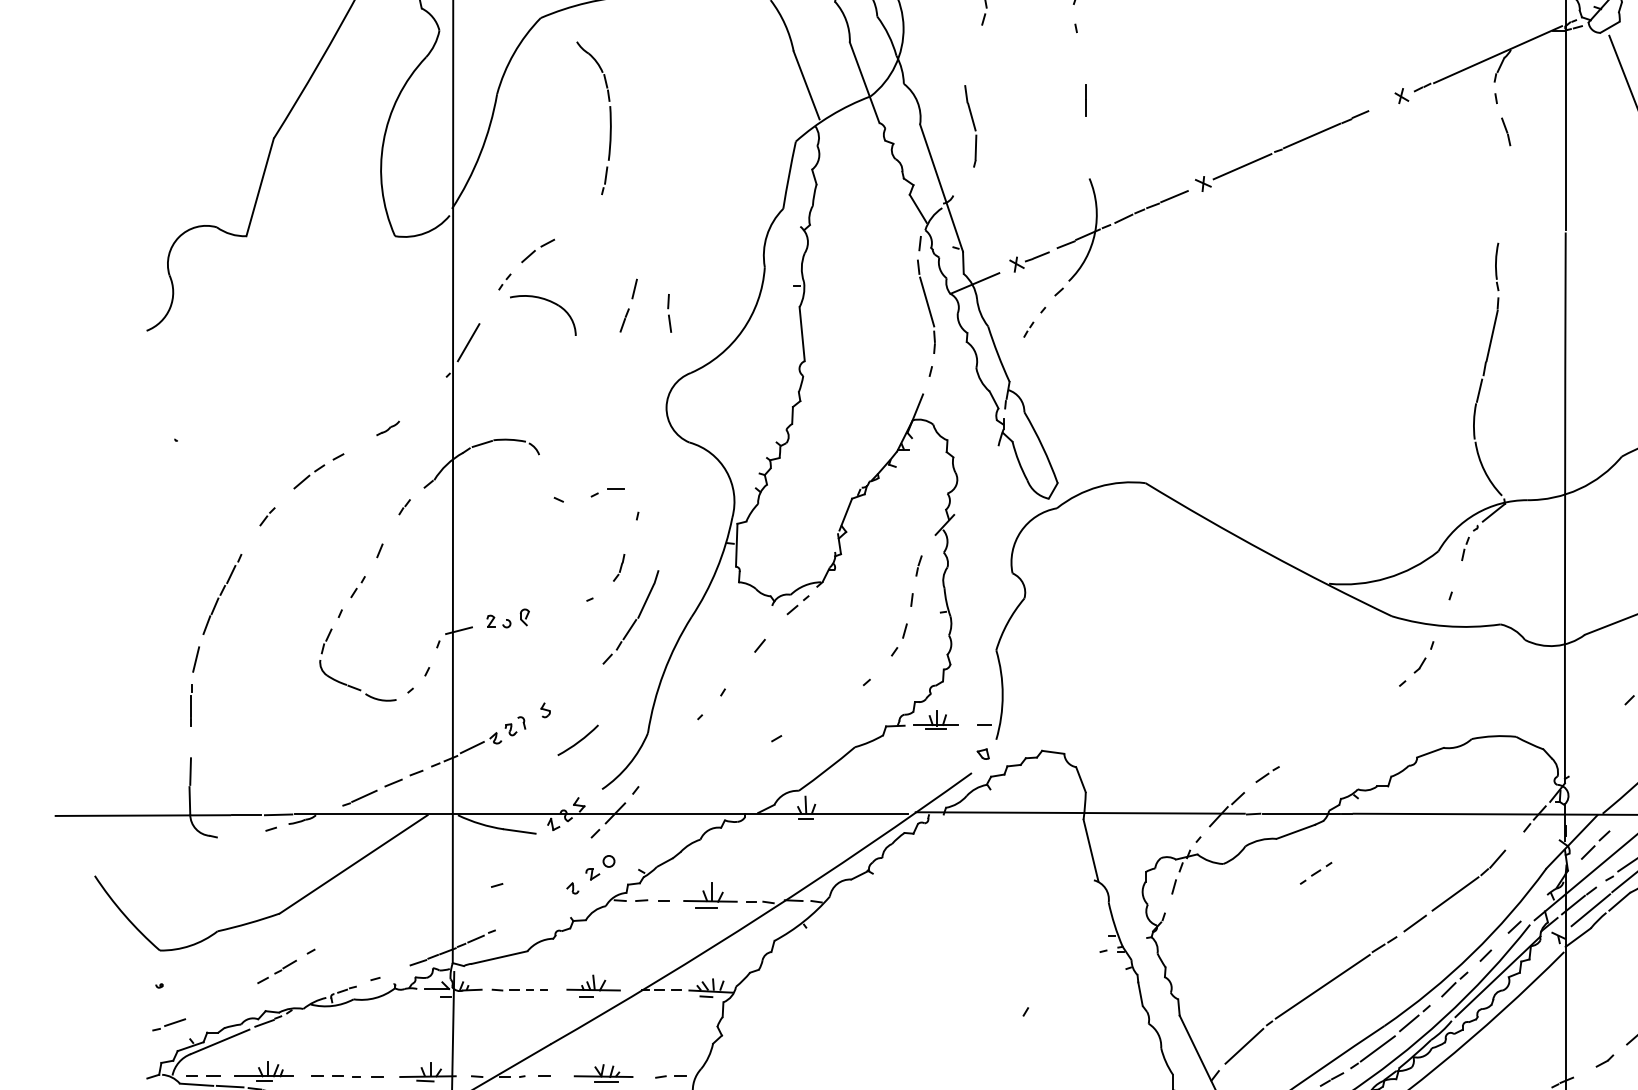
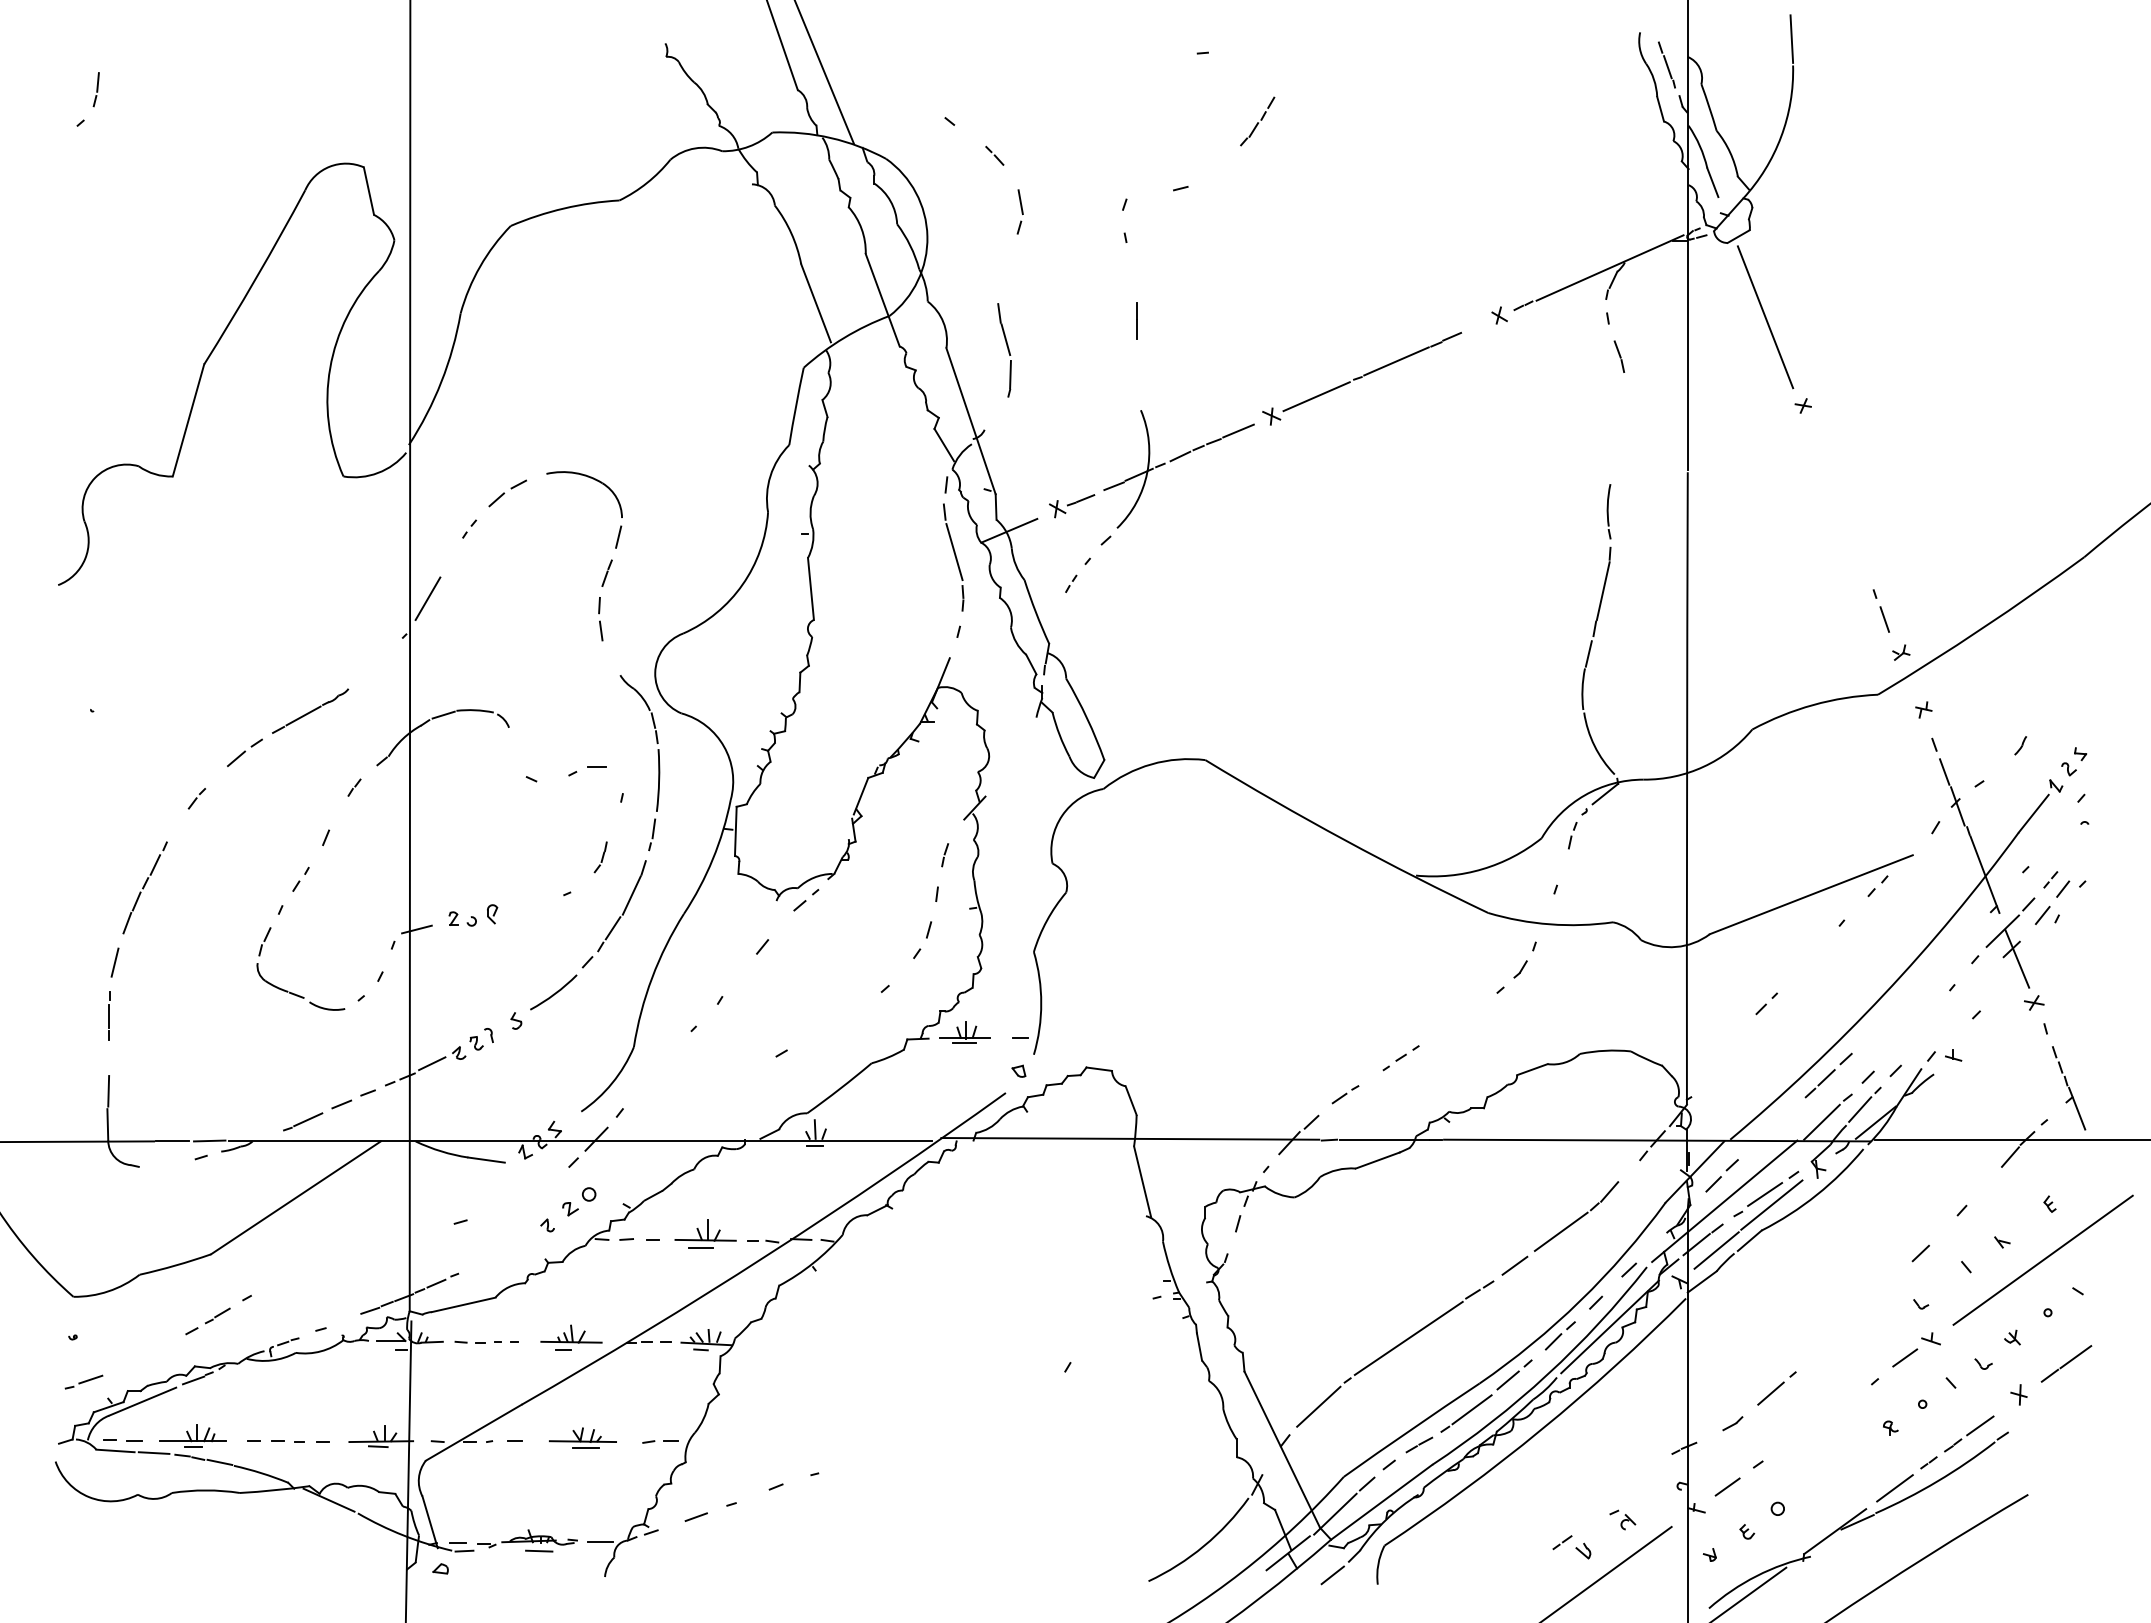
part: (610, 118) -> (658, 763), moved
part: (550, 302) -> (592, 479), moved
part: (669, 313) -> (600, 619), moved
line: (360, 444) -> (303, 715), added
arc: (577, 741) -> (553, 993), moved
part: (1315, 873) -> (1400, 1058), moved

